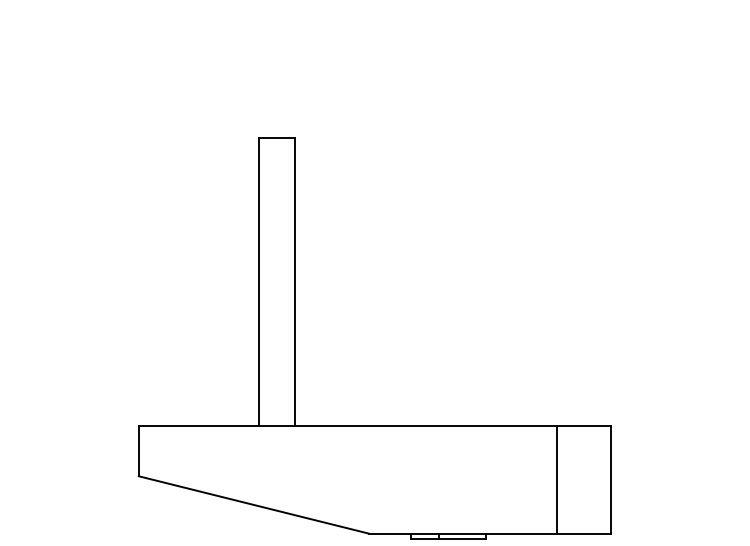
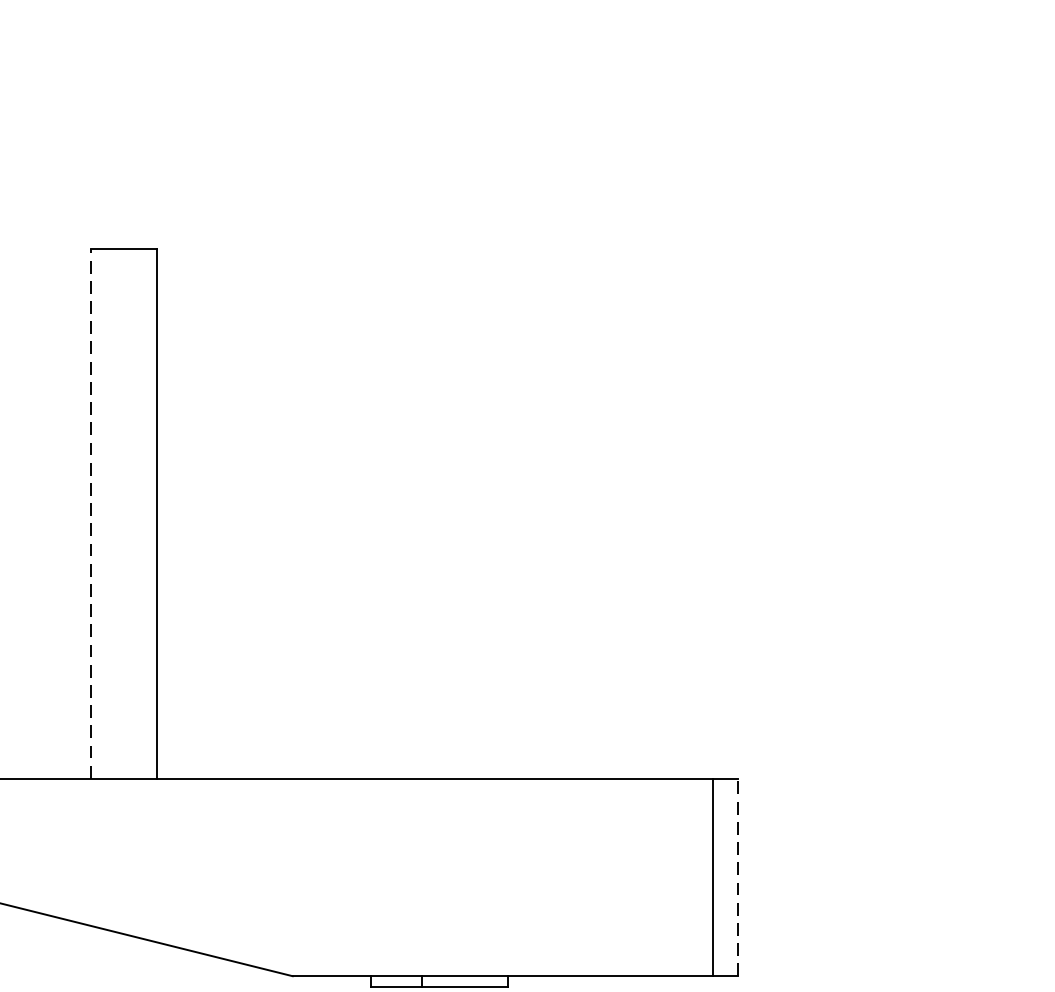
line: (258, 281) -> (90, 513), solid -> dashed
line: (557, 479) -> (713, 876), moved
line: (611, 479) -> (738, 876), solid -> dashed

